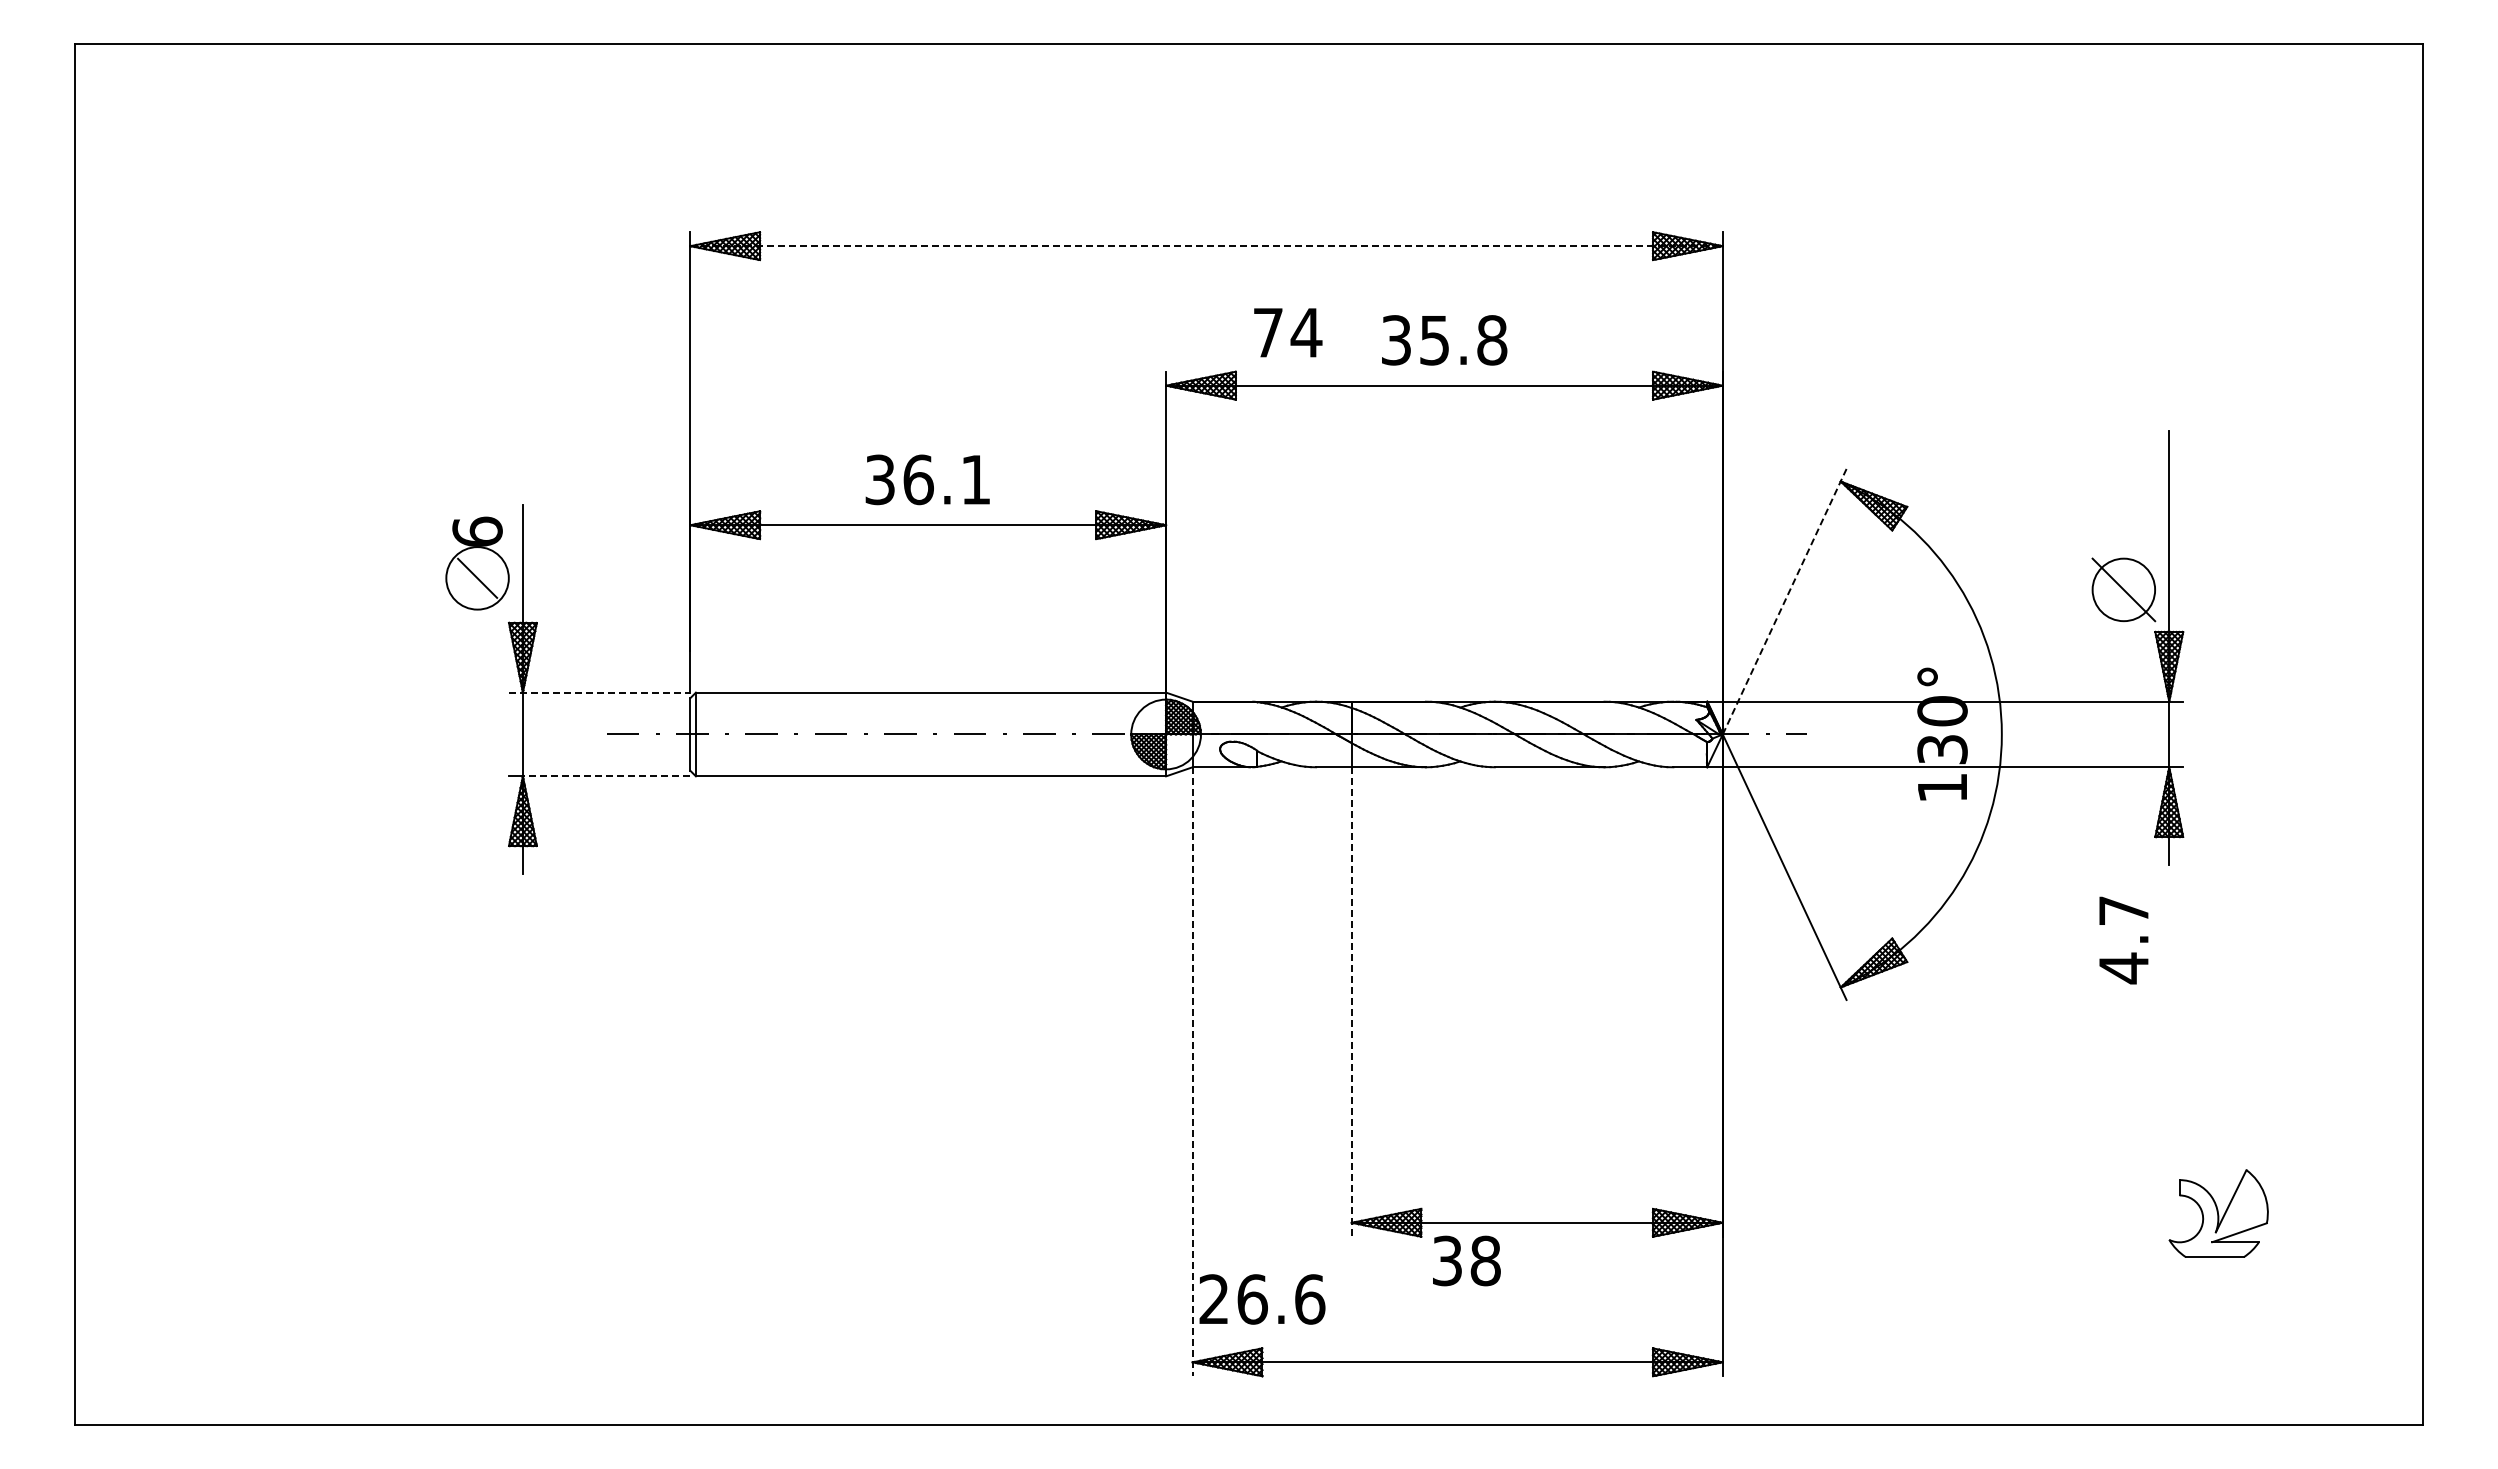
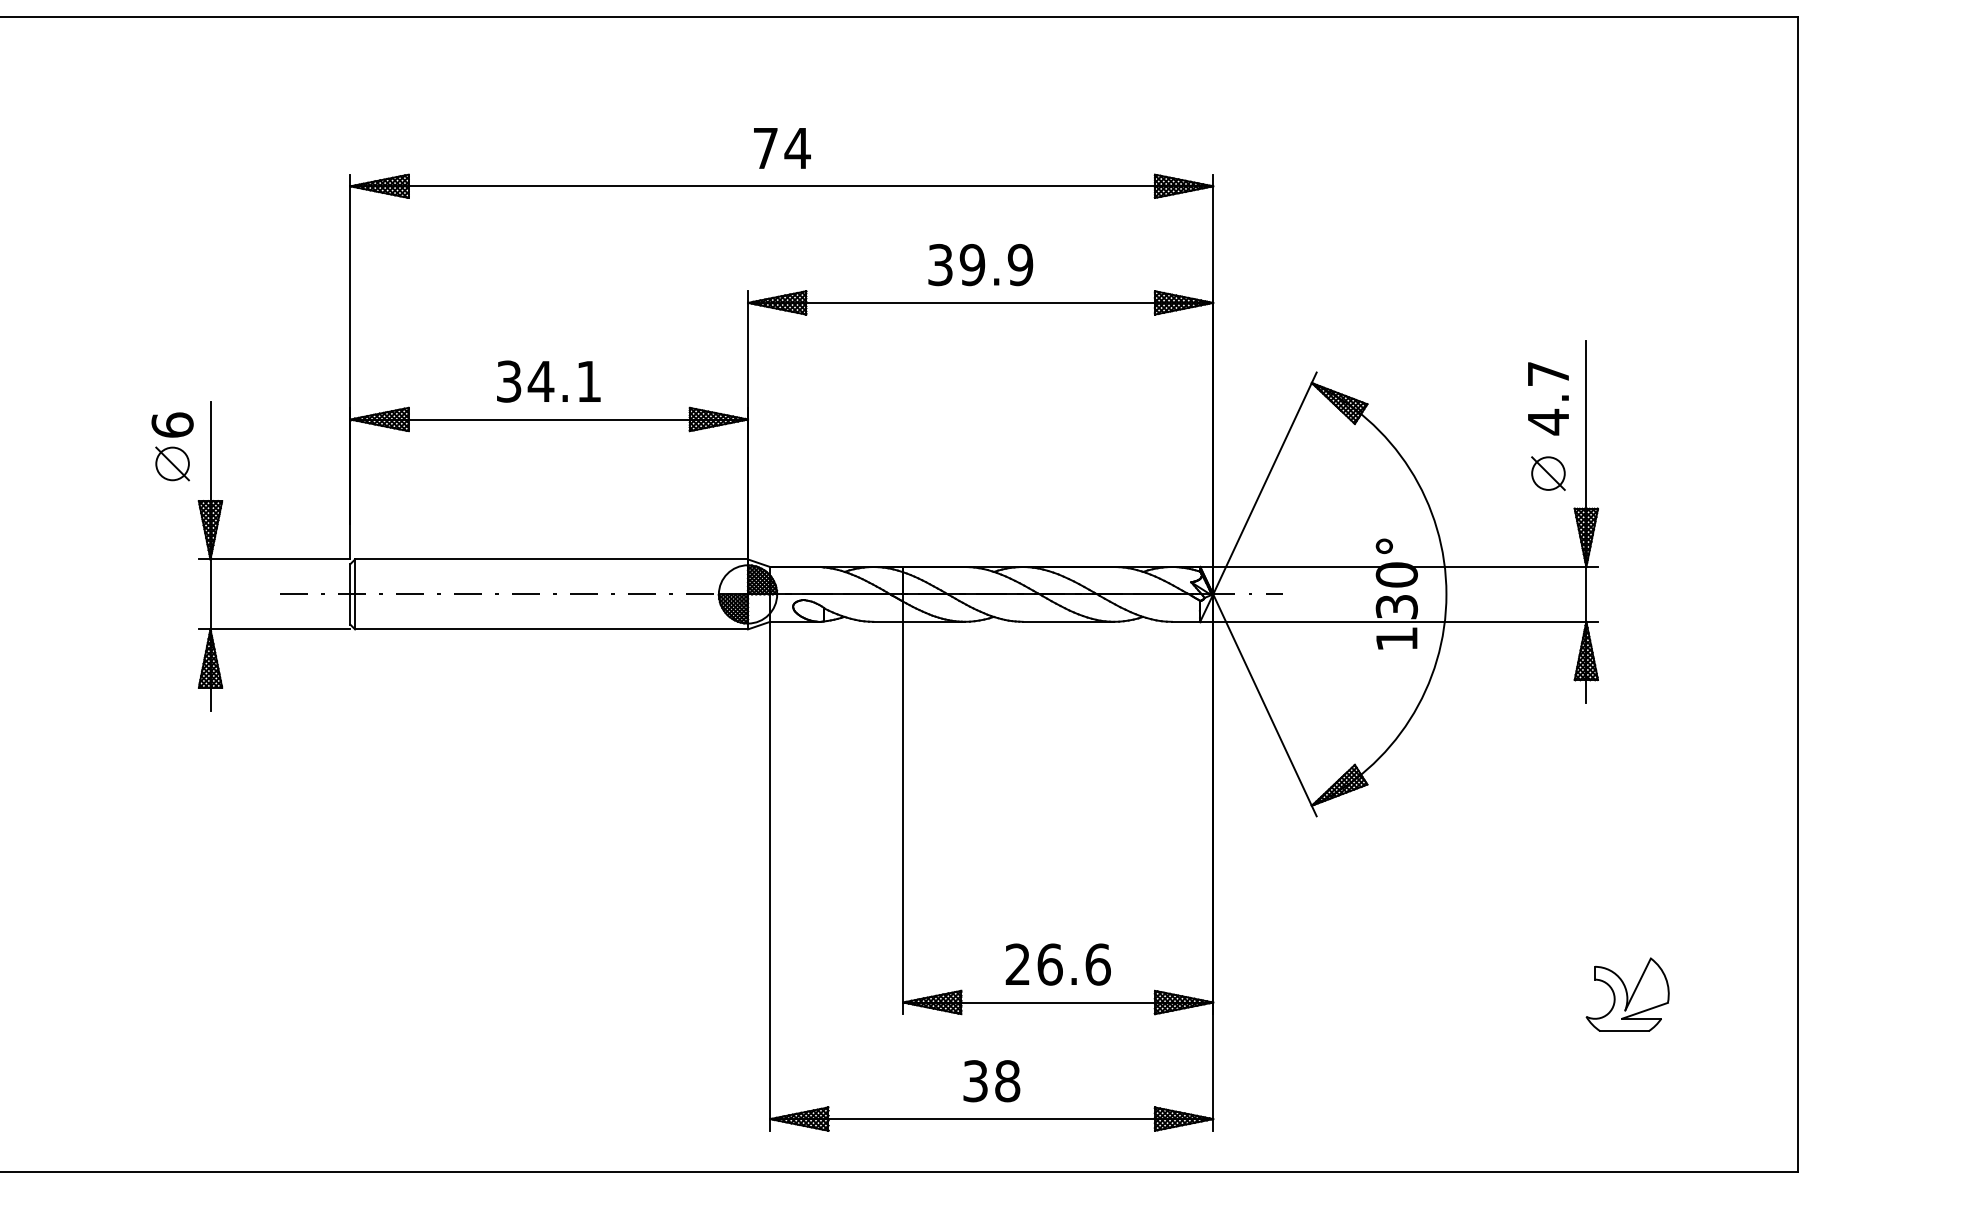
line: (1207, 246) -> (782, 186), dashed -> solid
text: (1288, 332) -> (782, 148), moved
text: (1463, 340) -> (996, 265), 35.8 -> 39.9
text: (918, 479) -> (541, 381), 36.1 -> 34.1
circle: (477, 577) -> (172, 463), size x0.62
part: (2123, 589) -> (1548, 473), size x0.62
line: (1784, 601) -> (1264, 483), dashed -> solid
line: (599, 692) -> (274, 559), dashed -> solid
line: (606, 776) -> (280, 629), dashed -> solid
text: (2123, 940) -> (1548, 398), moved
line: (1351, 1002) -> (902, 818), dashed -> solid
line: (1192, 1071) -> (770, 876), dashed -> solid
text: (1466, 1260) -> (991, 1080), moved
text: (1262, 1299) -> (1058, 964), moved

